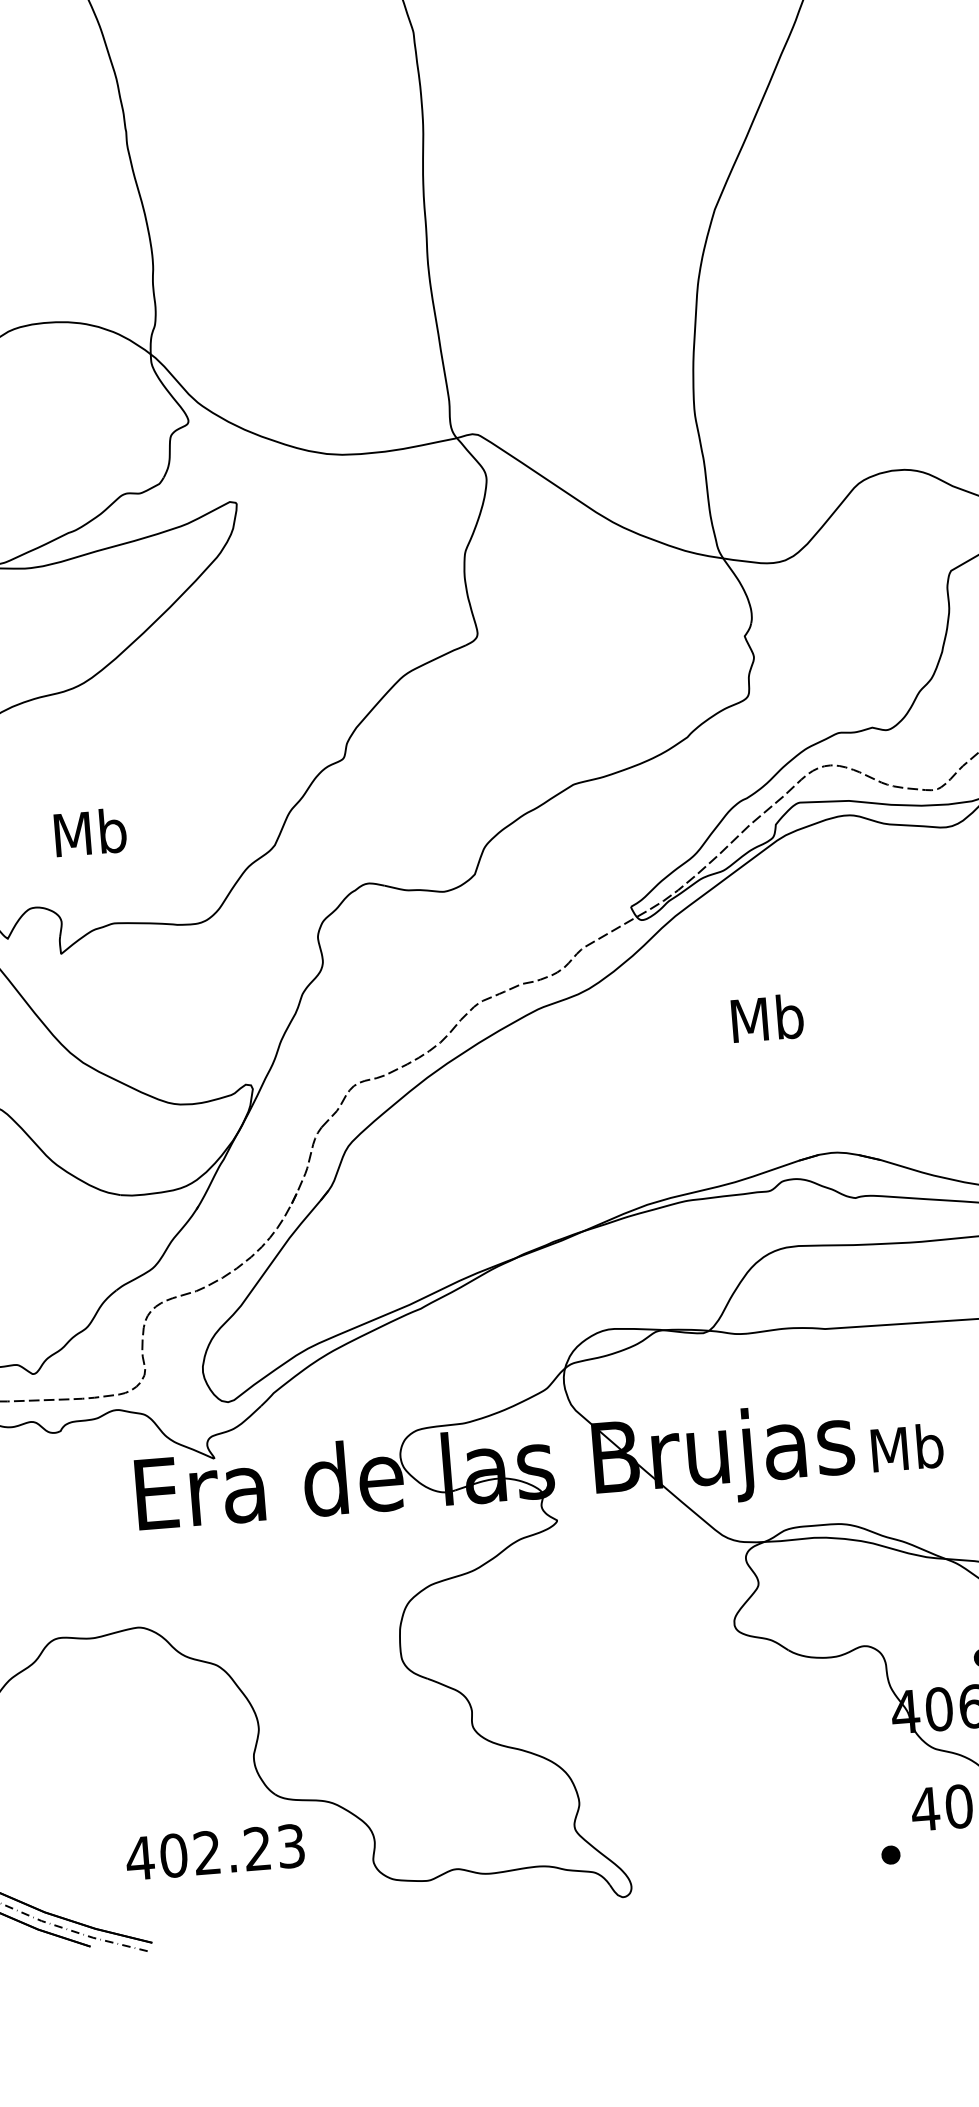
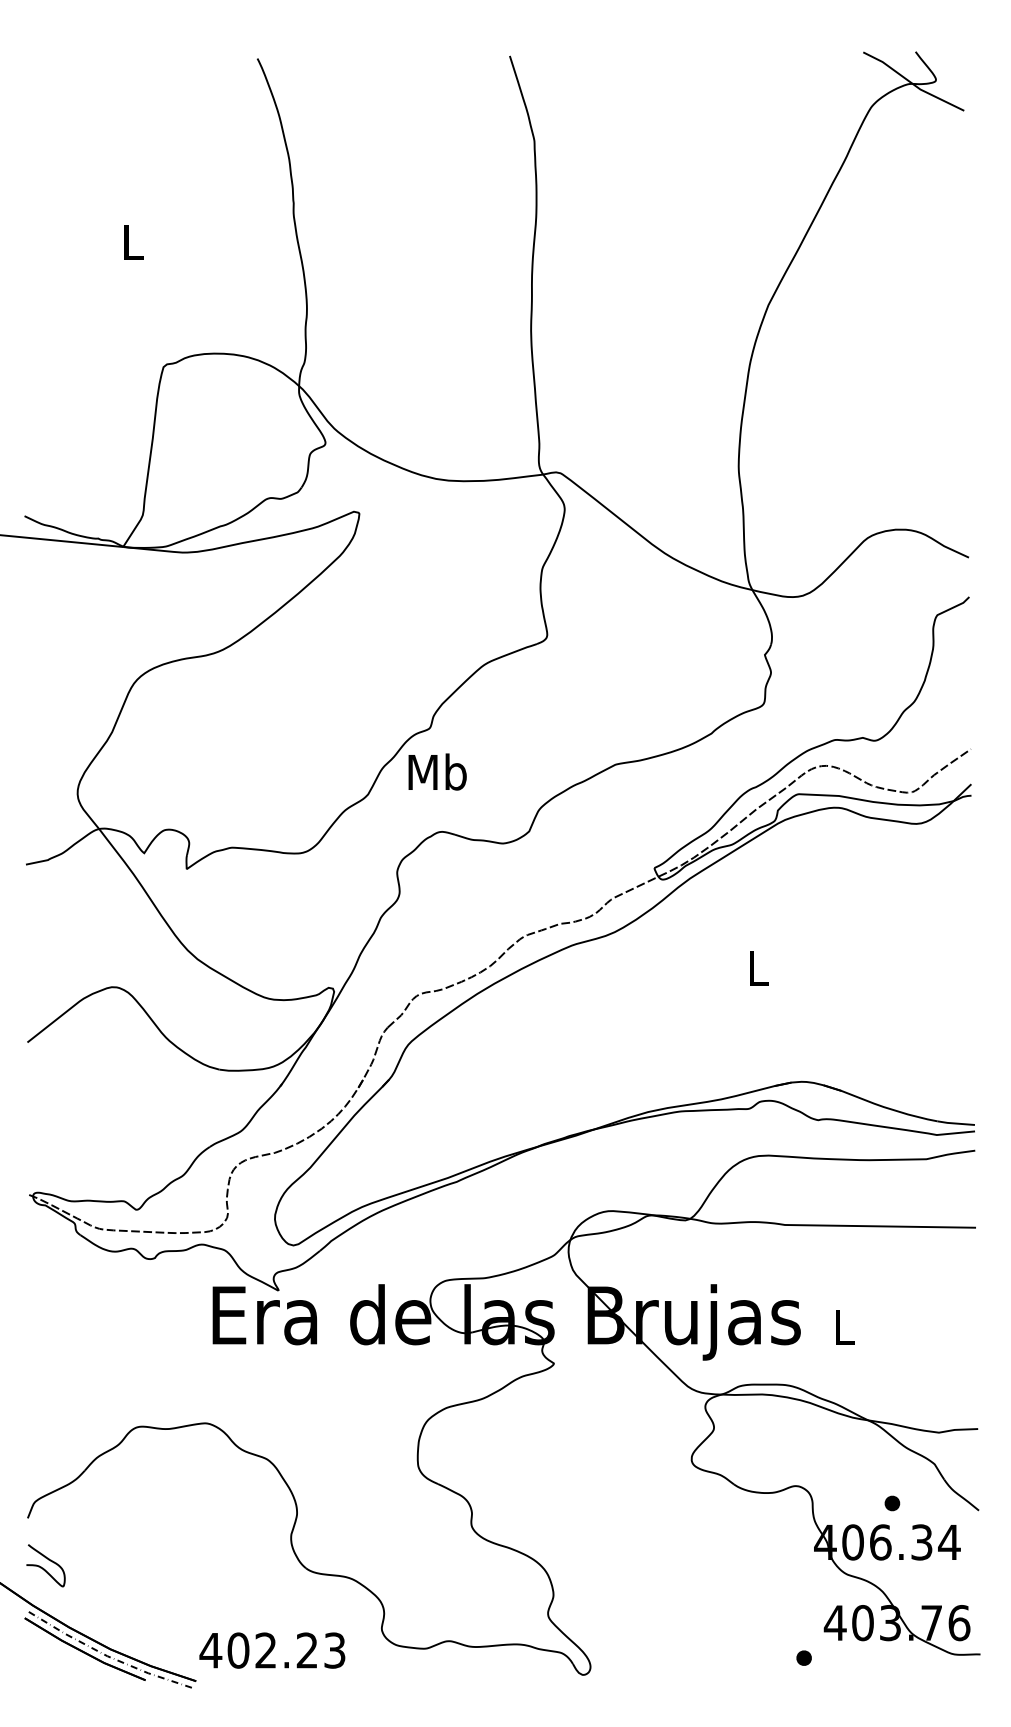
text: (90, 831) -> (437, 771), moved
text: (767, 1017) -> (758, 967), Mb -> L
text: (907, 1446) -> (844, 1326), Mb -> L
text: (215, 1852) -> (272, 1650), moved

